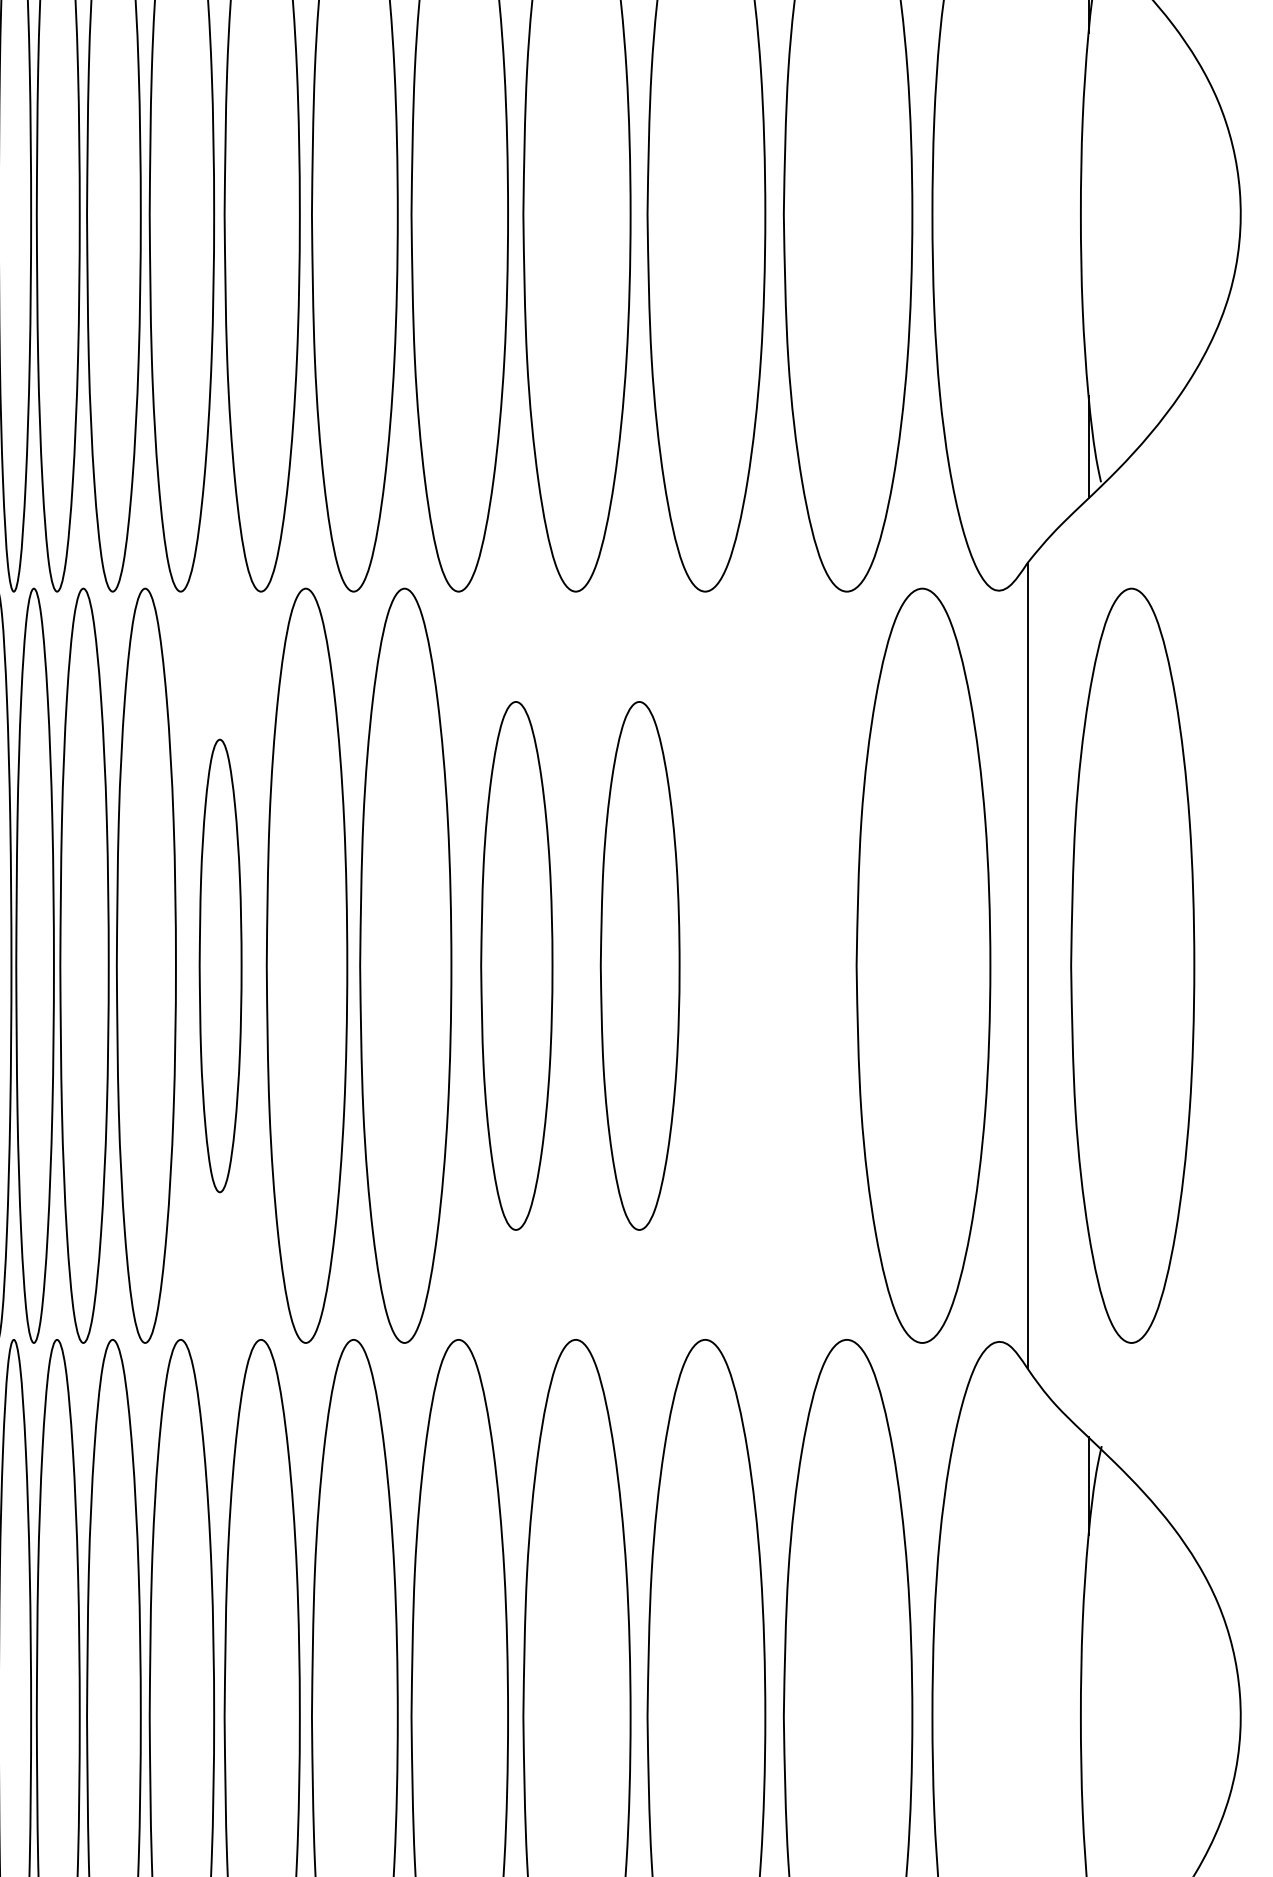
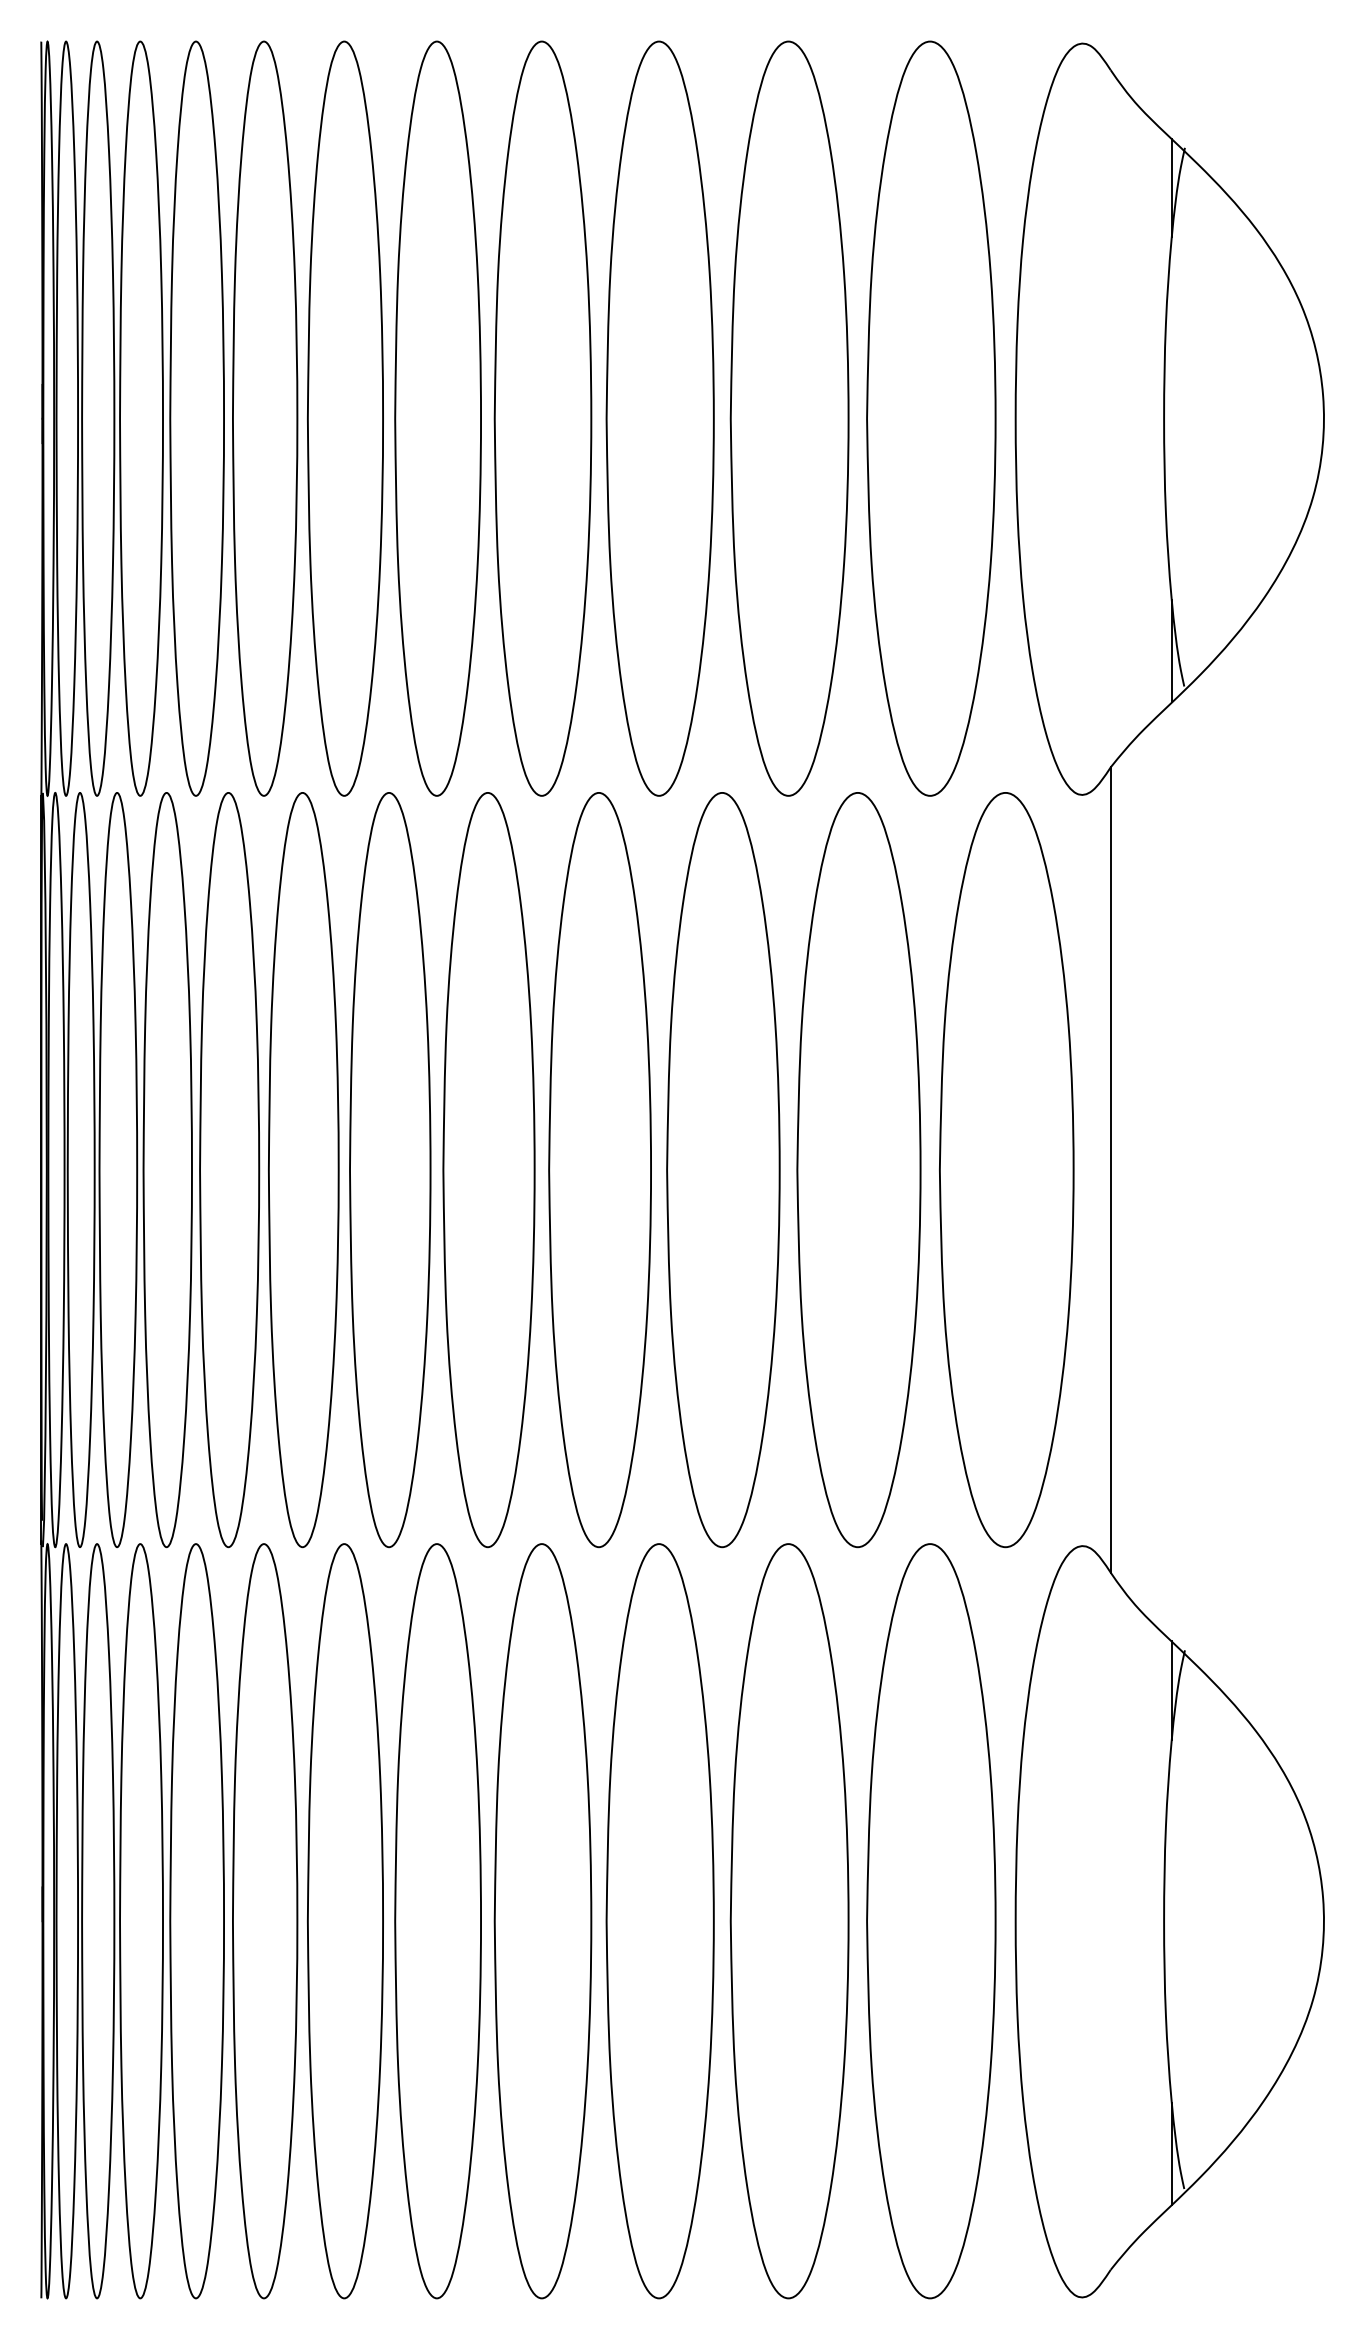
part: (220, 966) -> (303, 1170), size x1.67
part: (516, 966) -> (599, 1170), size x1.43
part: (640, 966) -> (723, 1170), size x1.43
part: (1132, 966) -> (858, 1170), moved

